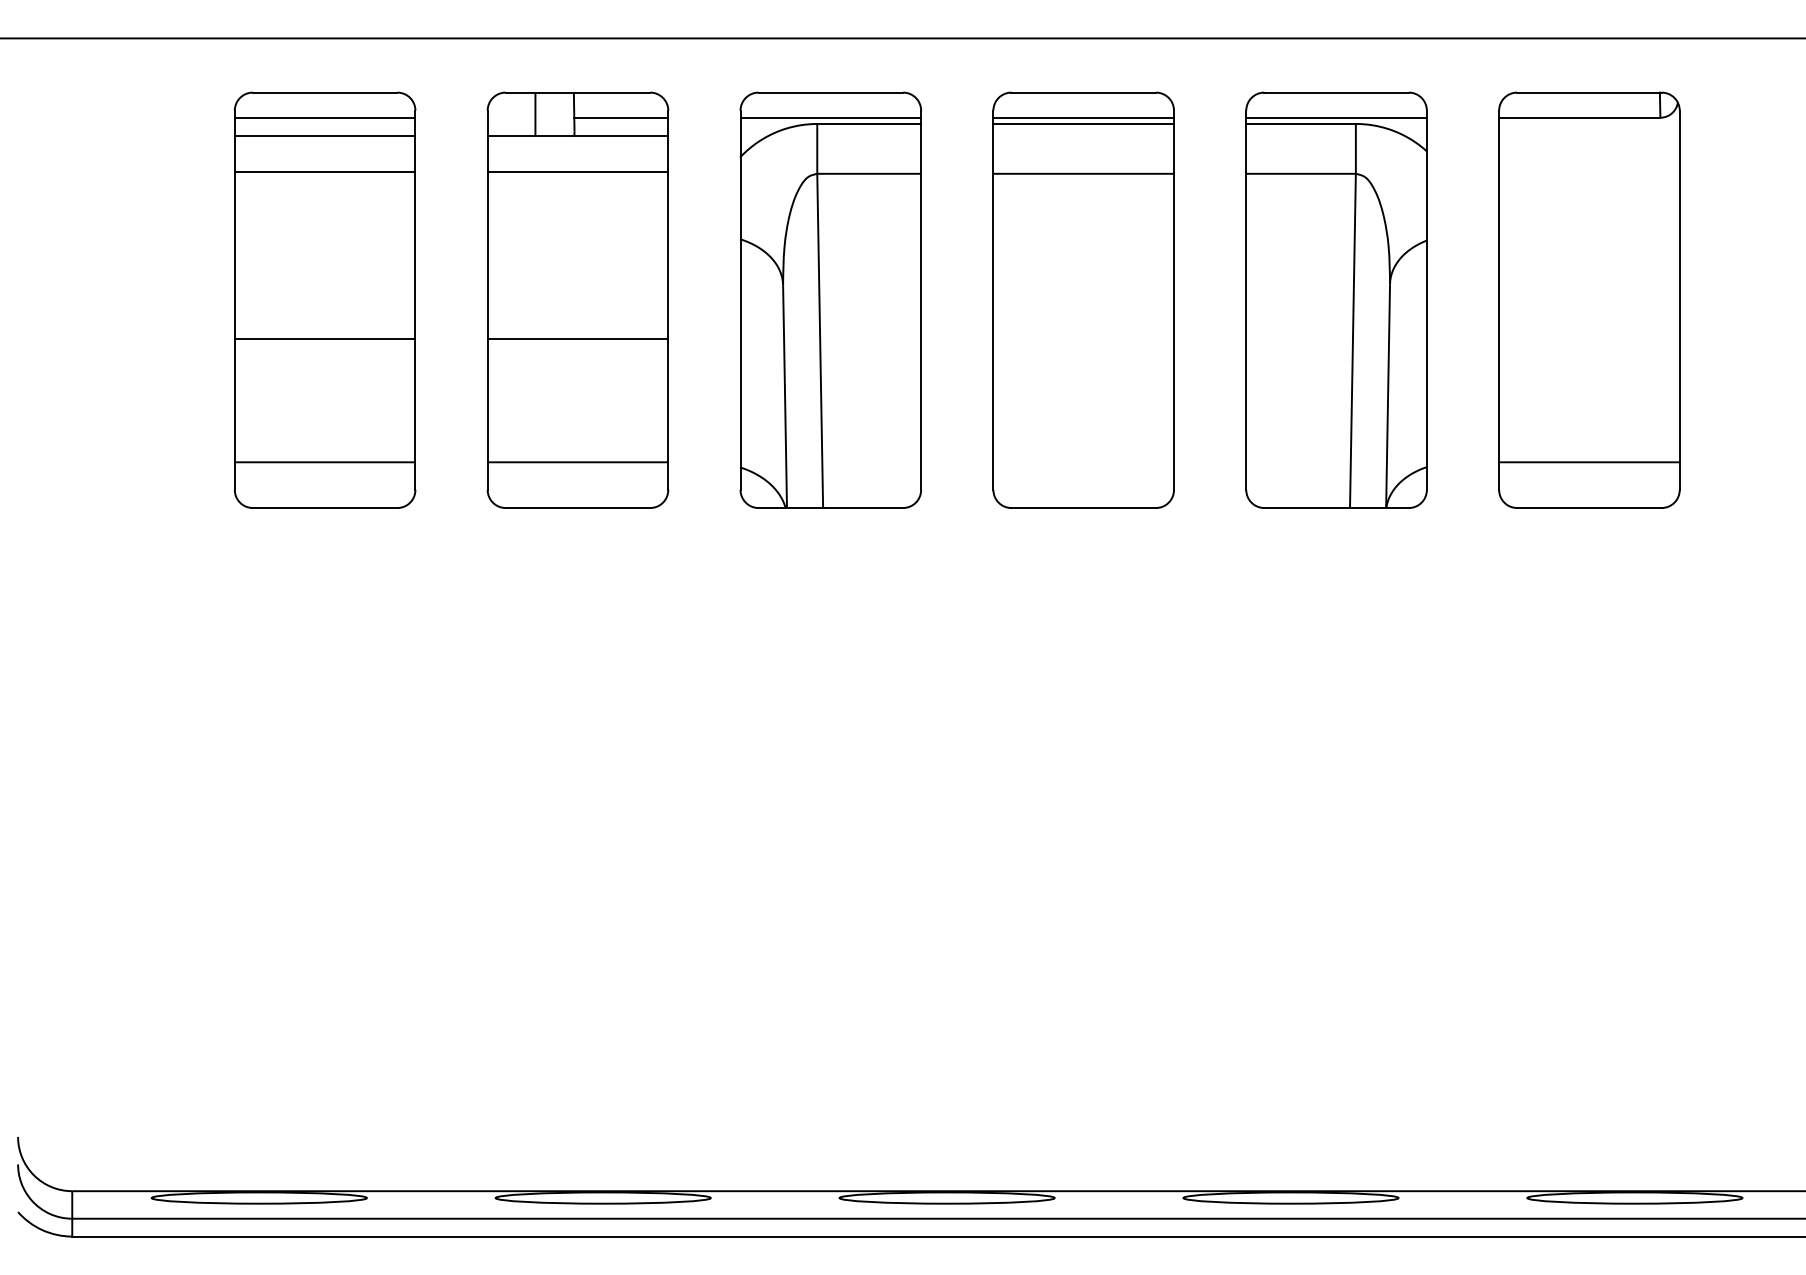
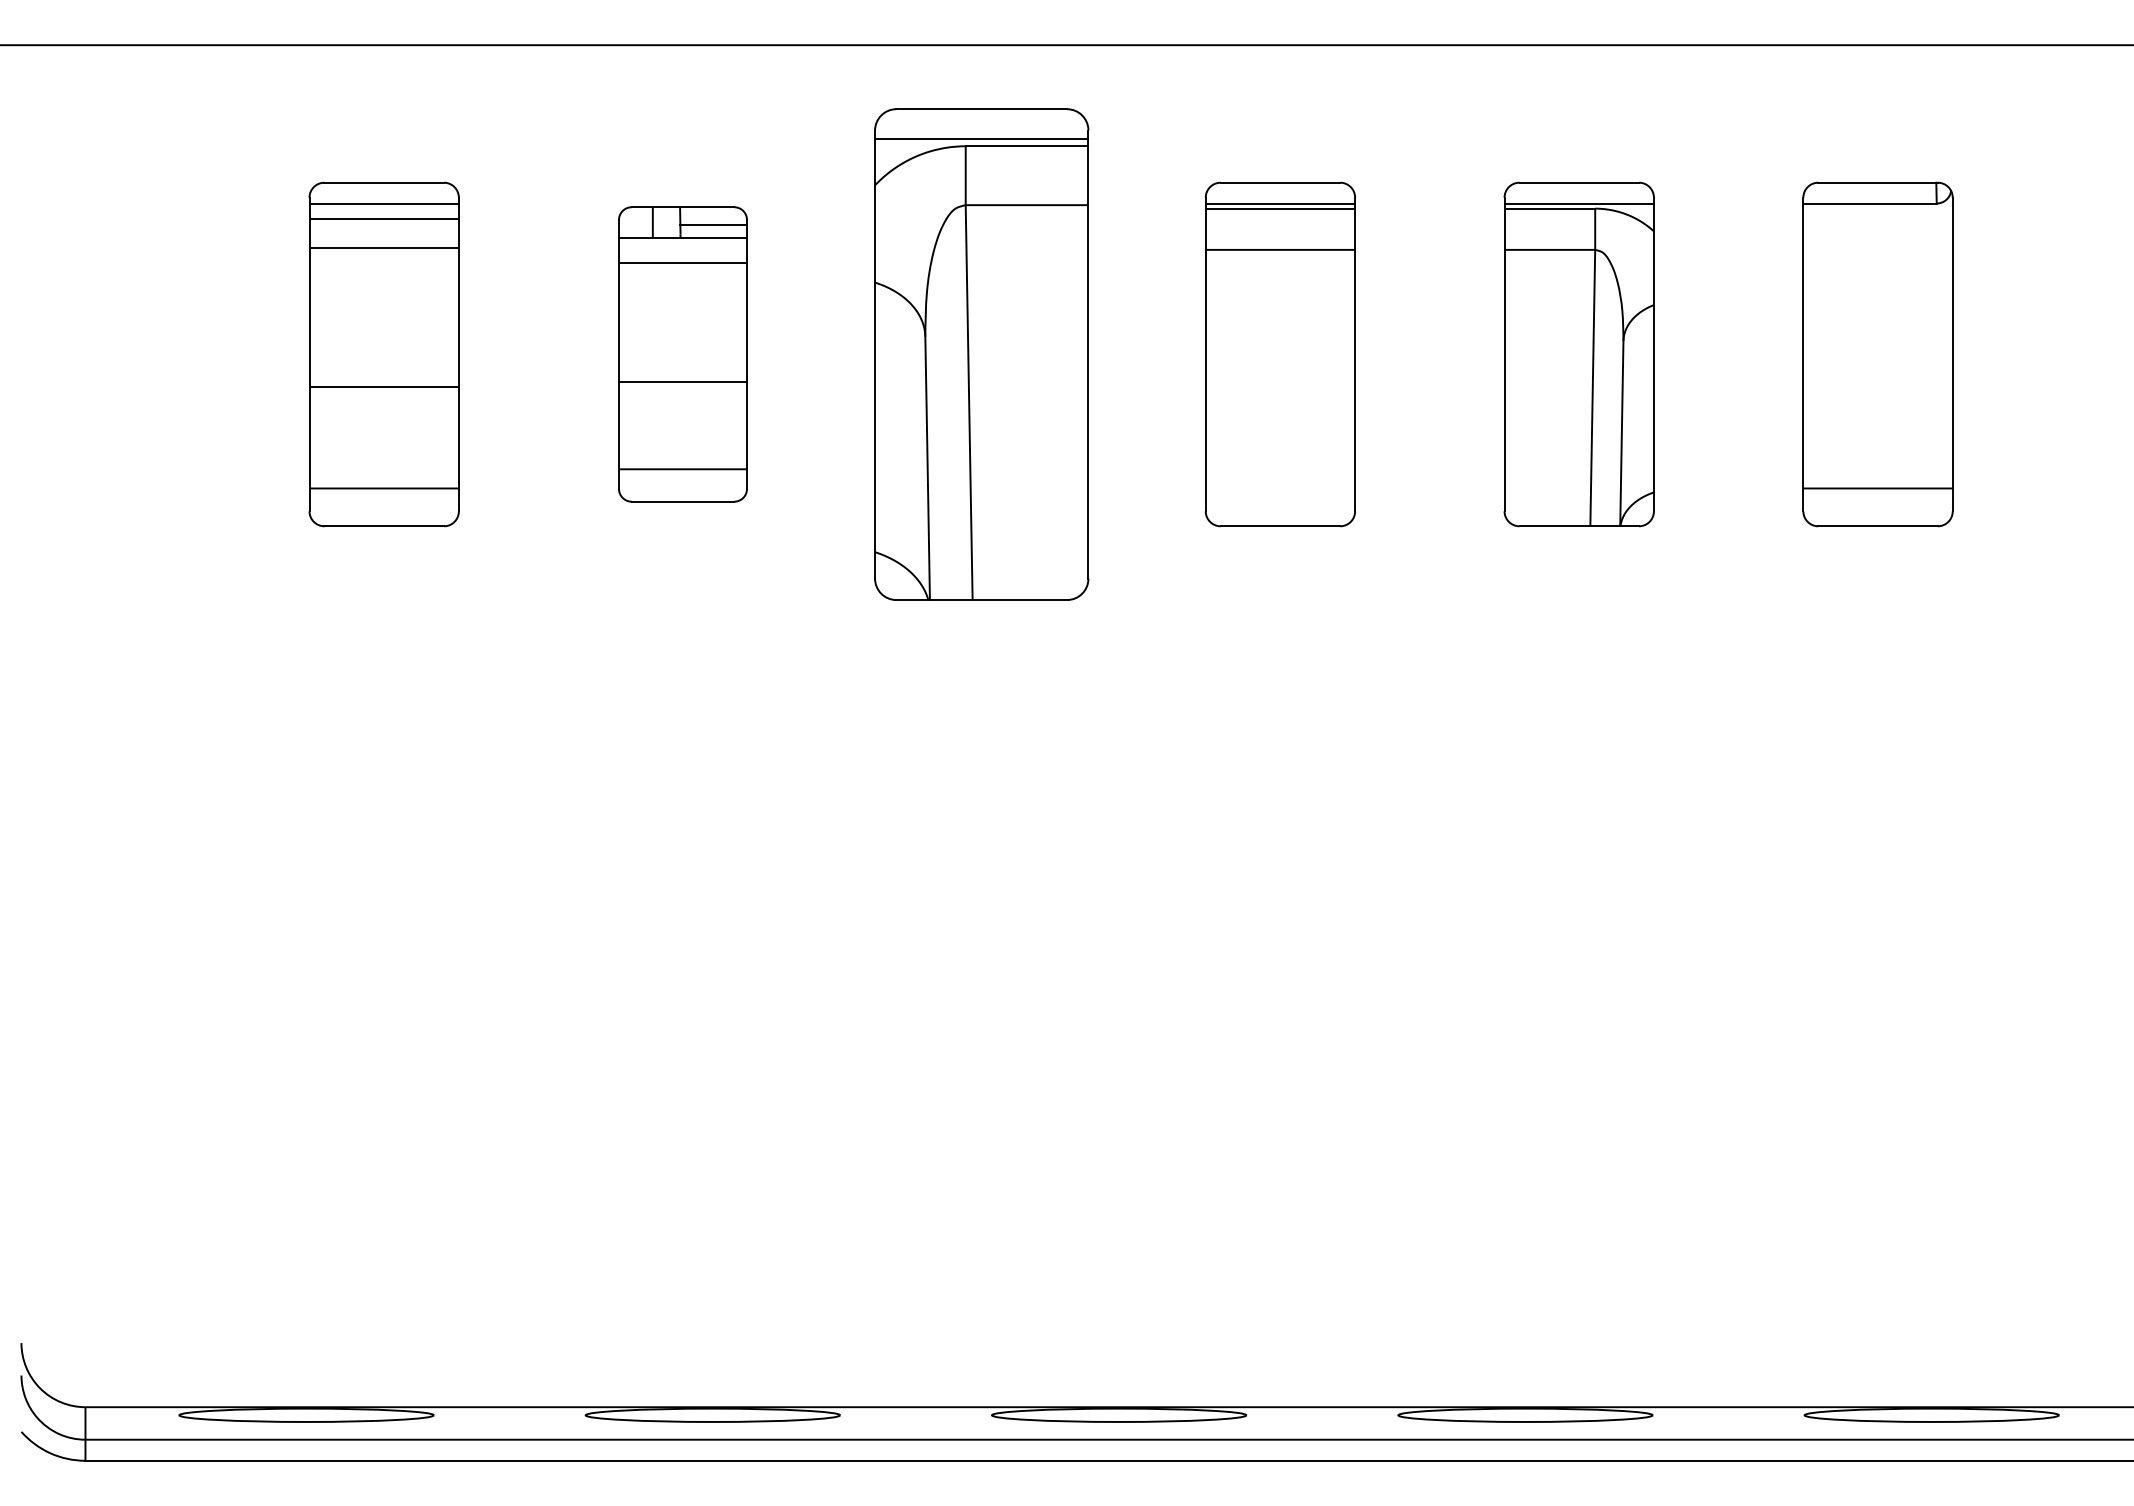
part: (324, 299) -> (383, 353), size x0.7
part: (577, 299) -> (682, 353), size x0.6
part: (1083, 299) -> (1280, 353), size x0.7
part: (1336, 299) -> (1579, 353), size x0.7
part: (1589, 299) -> (1878, 353), size x0.7

